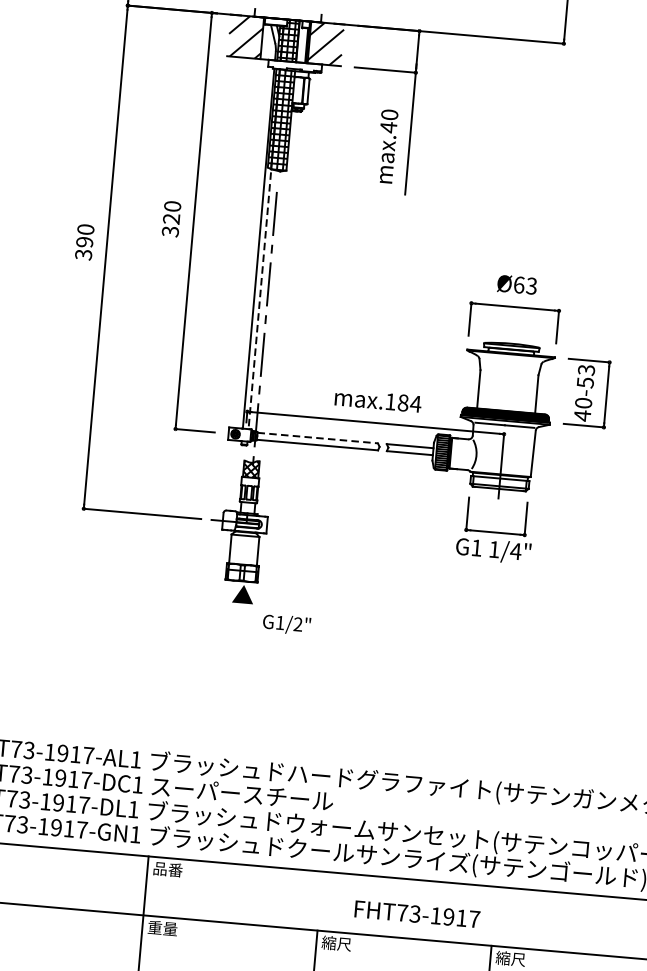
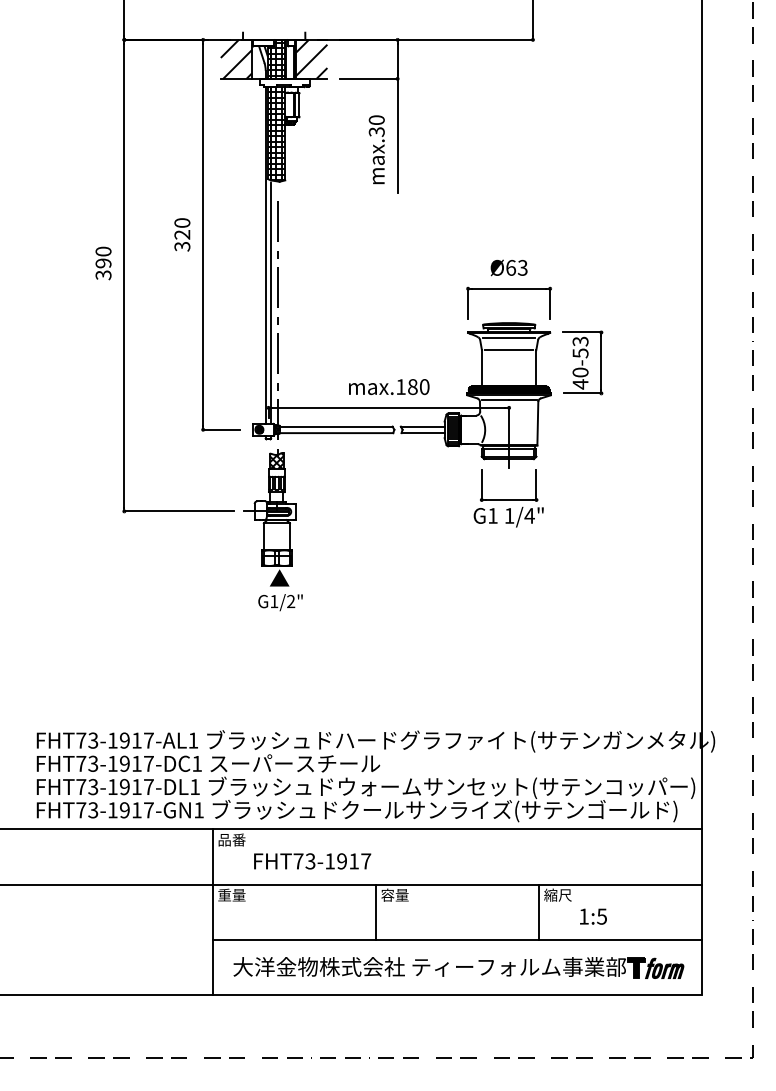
text: (388, 126) -> (376, 131), max.40 -> max.30
line: (260, 301) -> (271, 304), dashed -> solid
line: (509, 359) -> (508, 337), added
line: (508, 371) -> (508, 349), added
text: (415, 404) -> (424, 387), max.184 -> max.180
line: (318, 437) -> (336, 426), dashed -> solid
text: (286, 624) -> (280, 602), moved
text: (417, 914) -> (312, 861), moved
text: (336, 942) -> (394, 894), 縮尺 -> 容量

